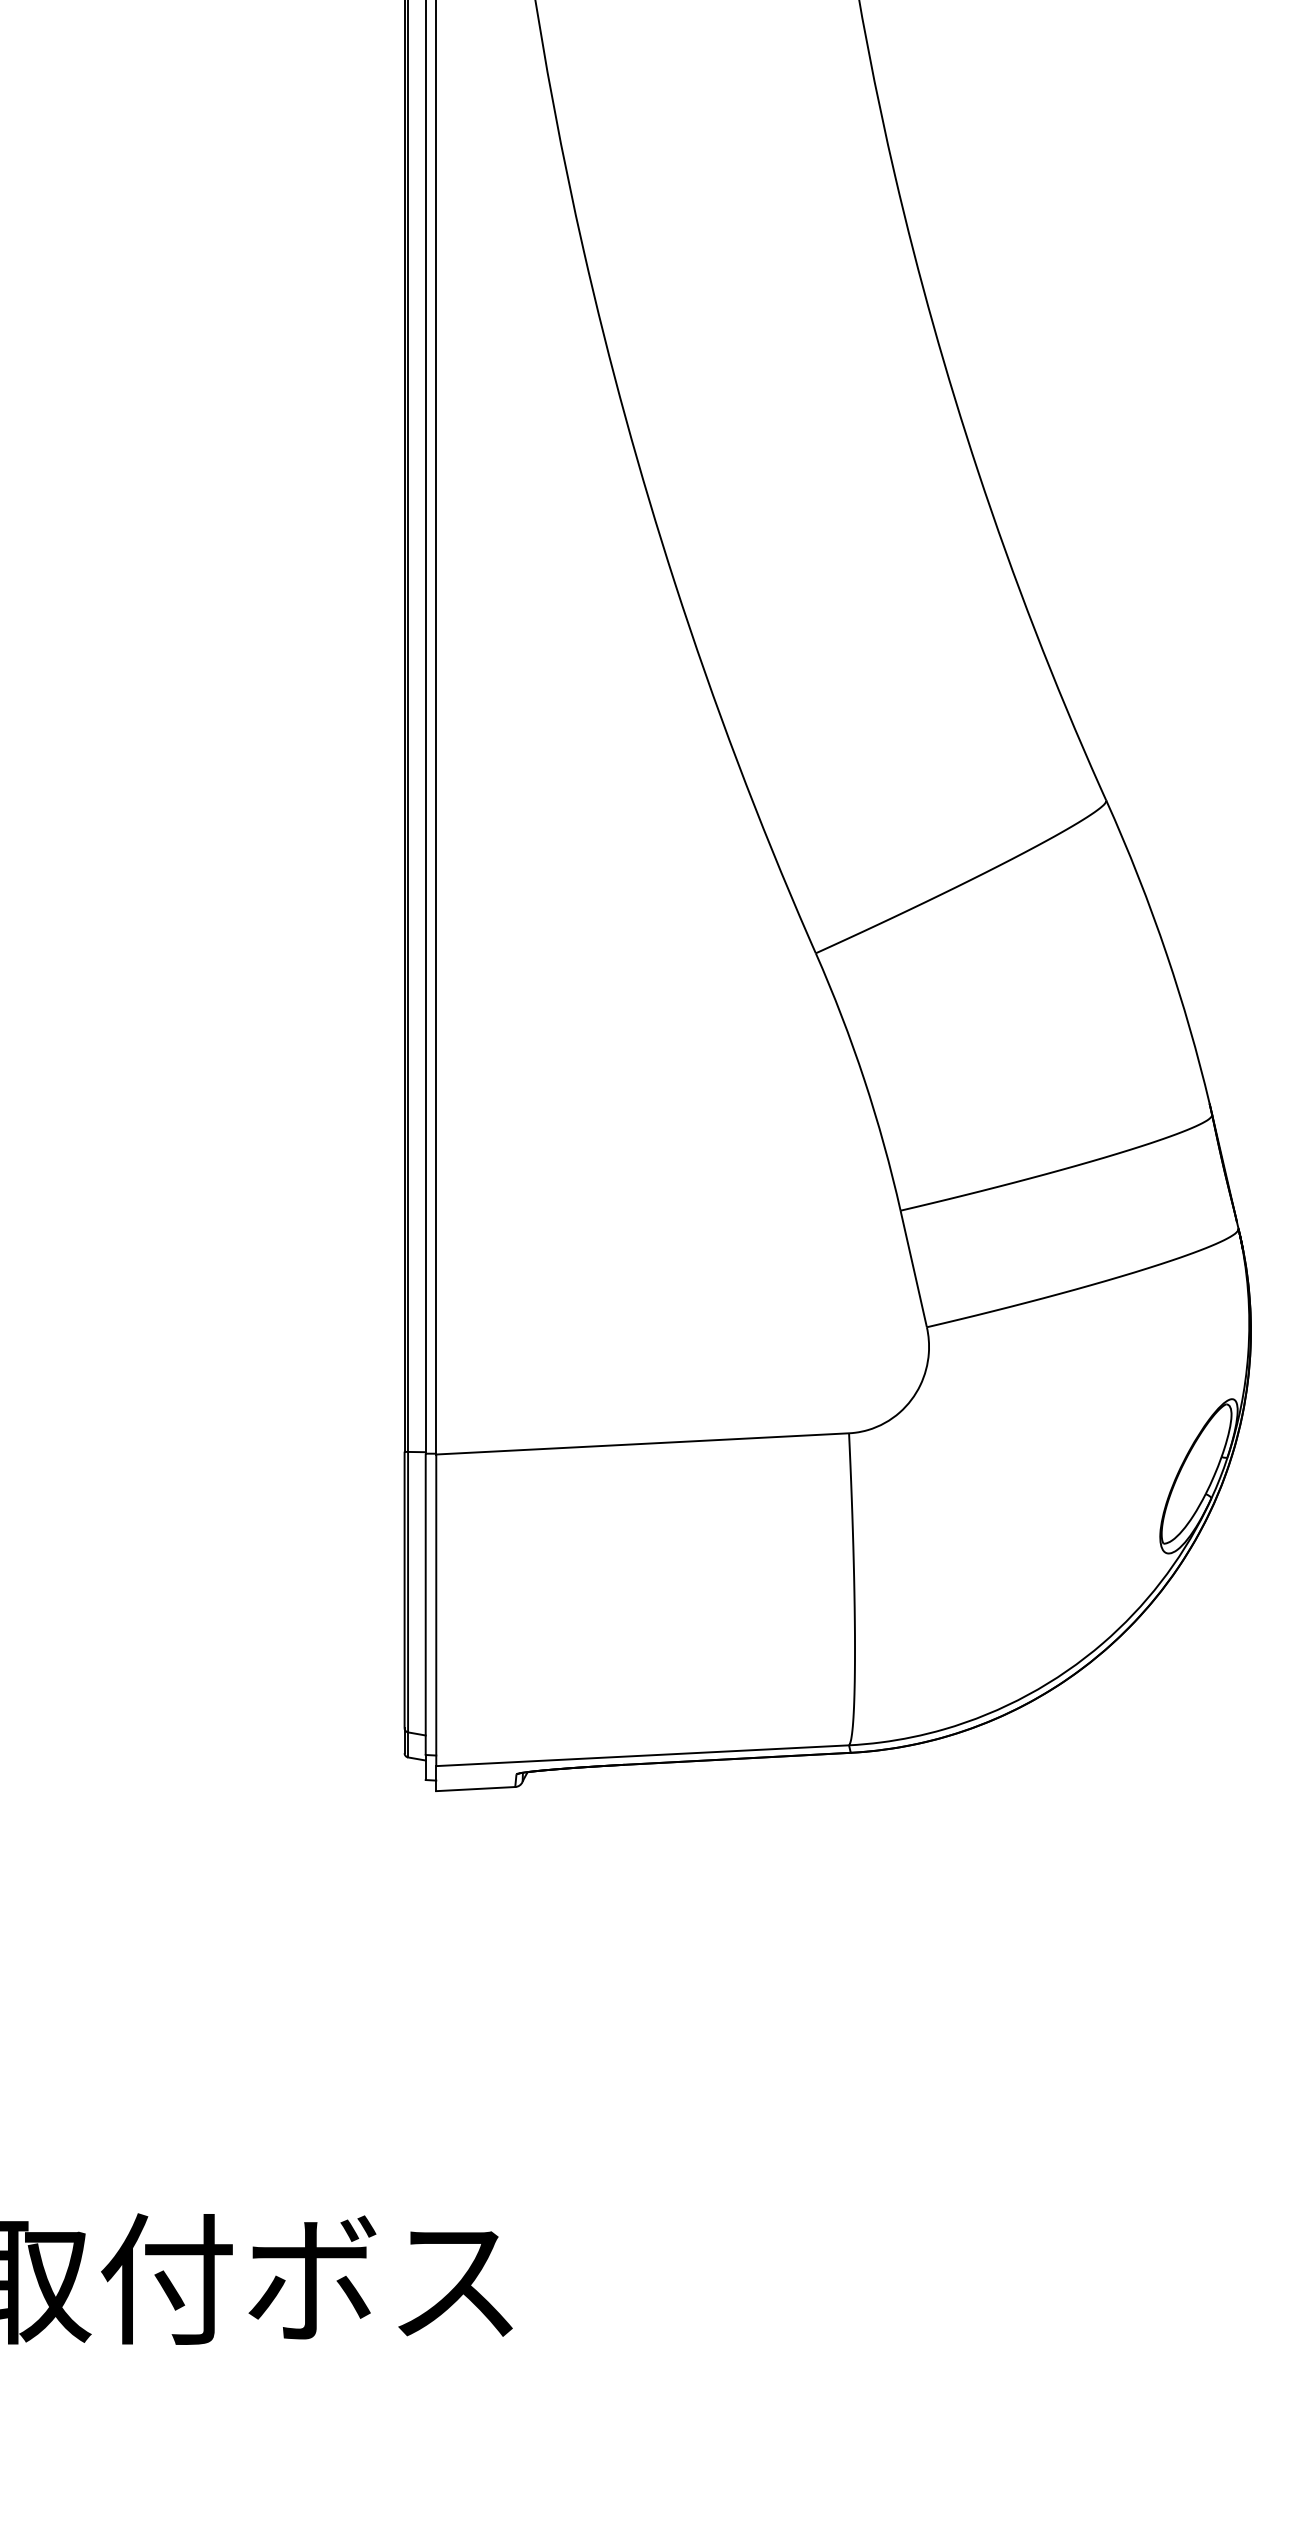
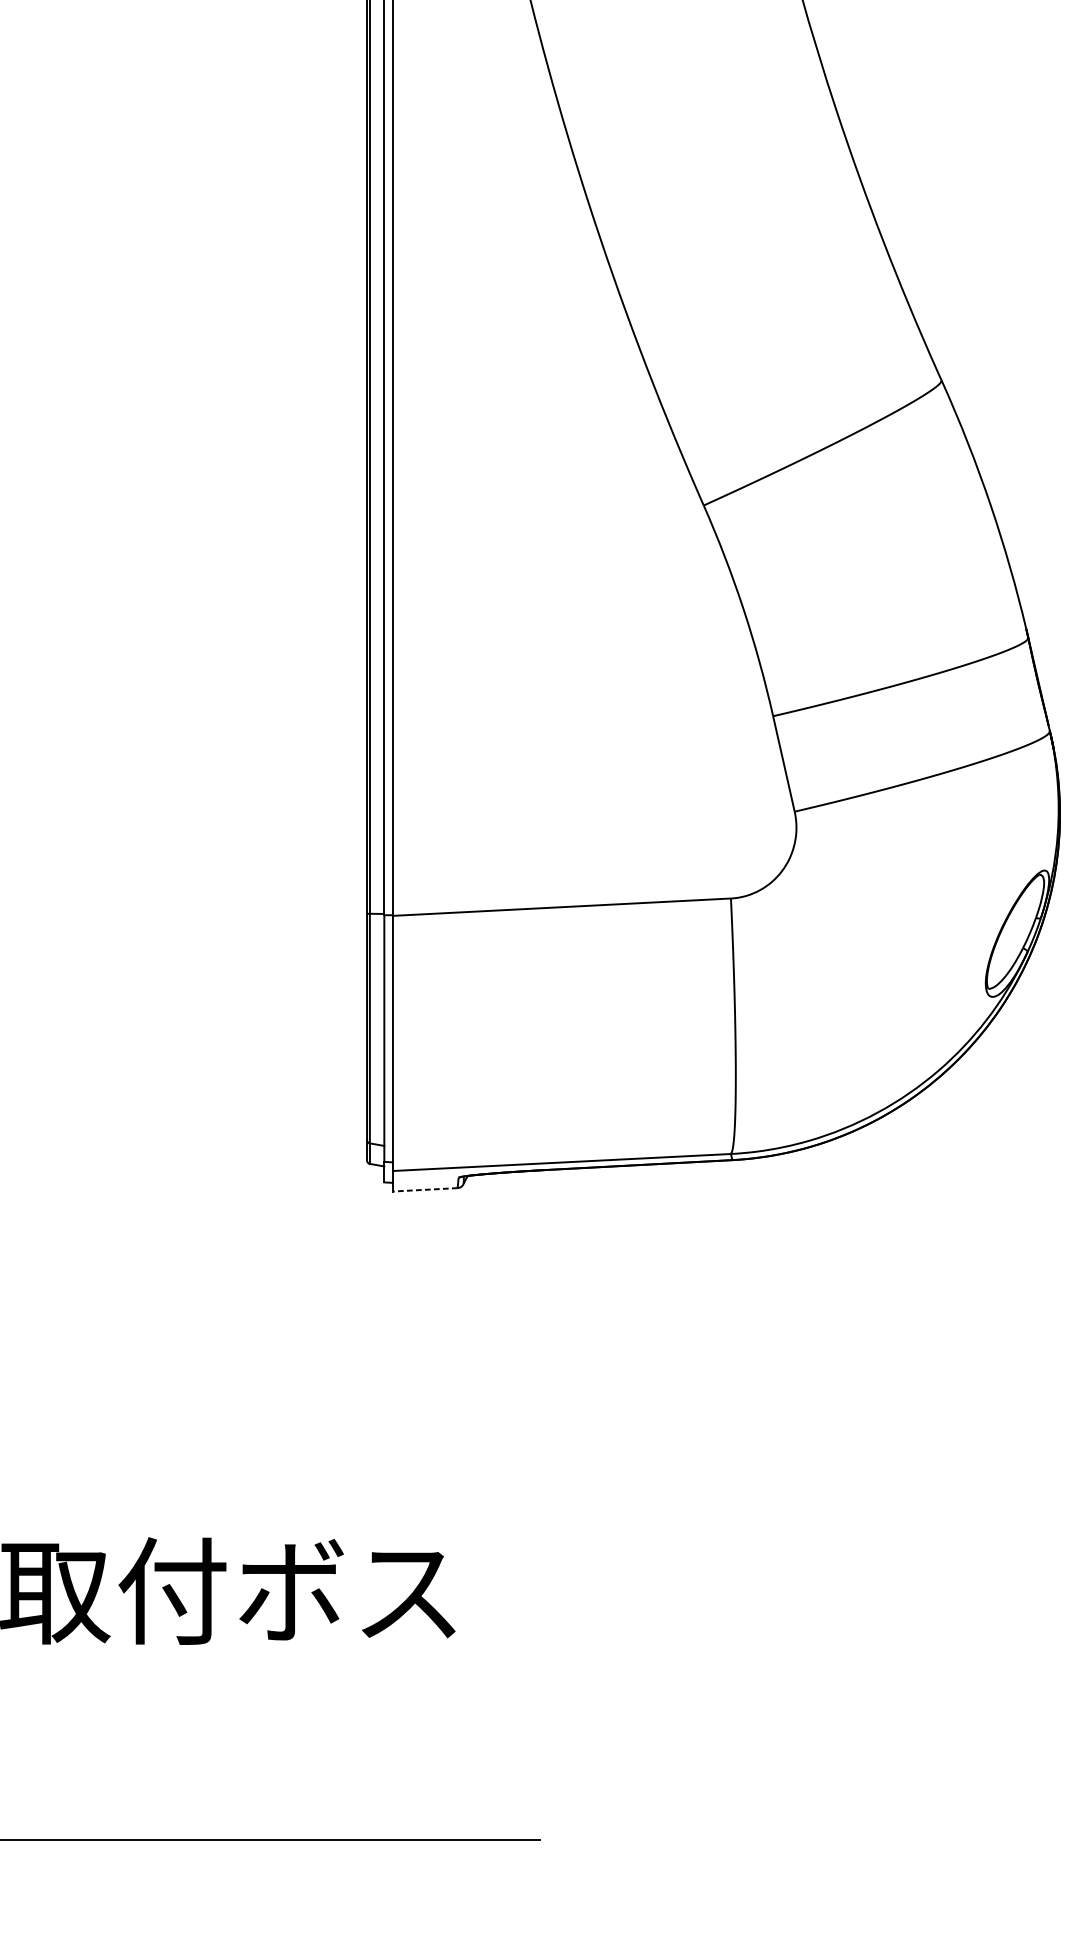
line: (475, 1789) -> (425, 1190), solid -> dashed

